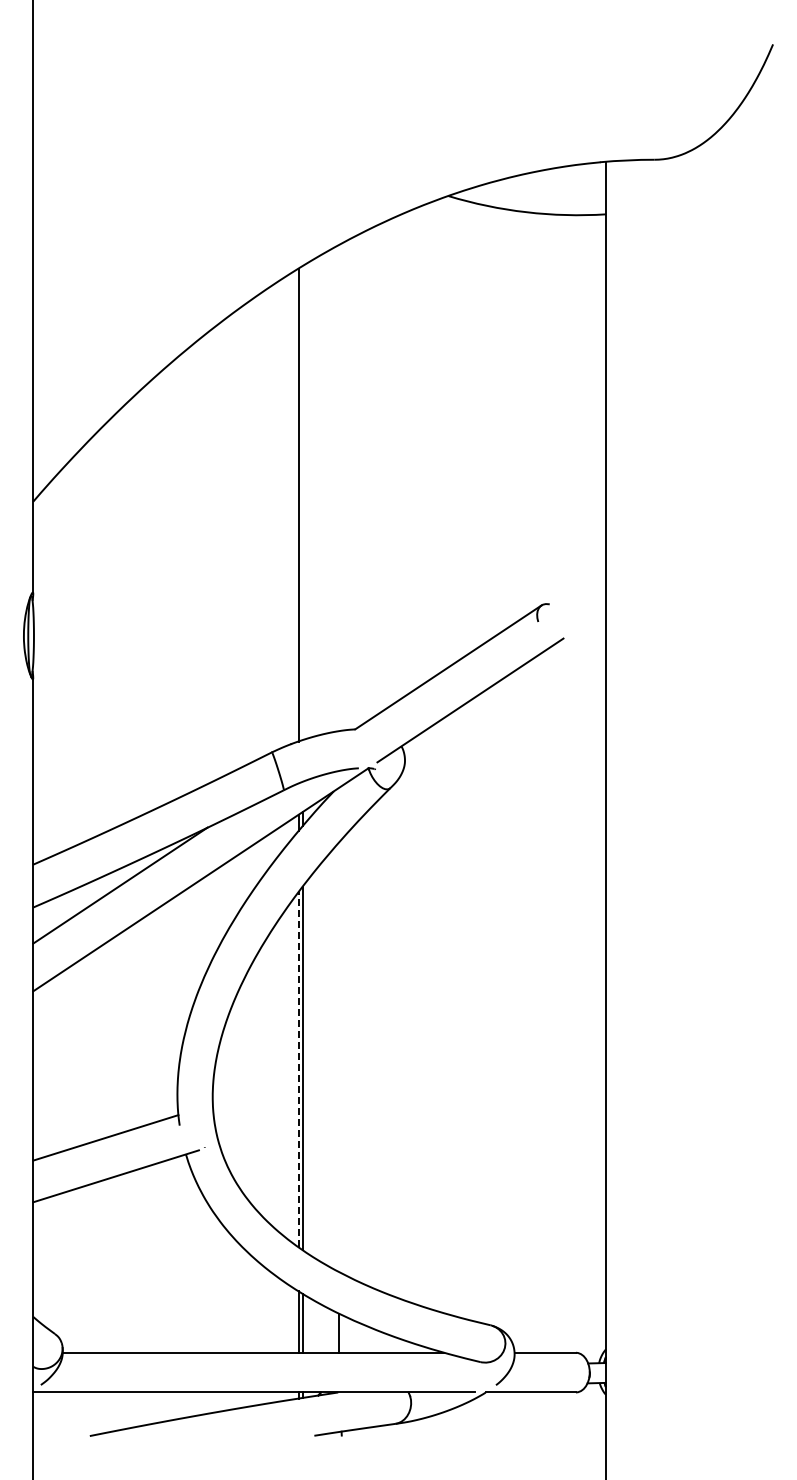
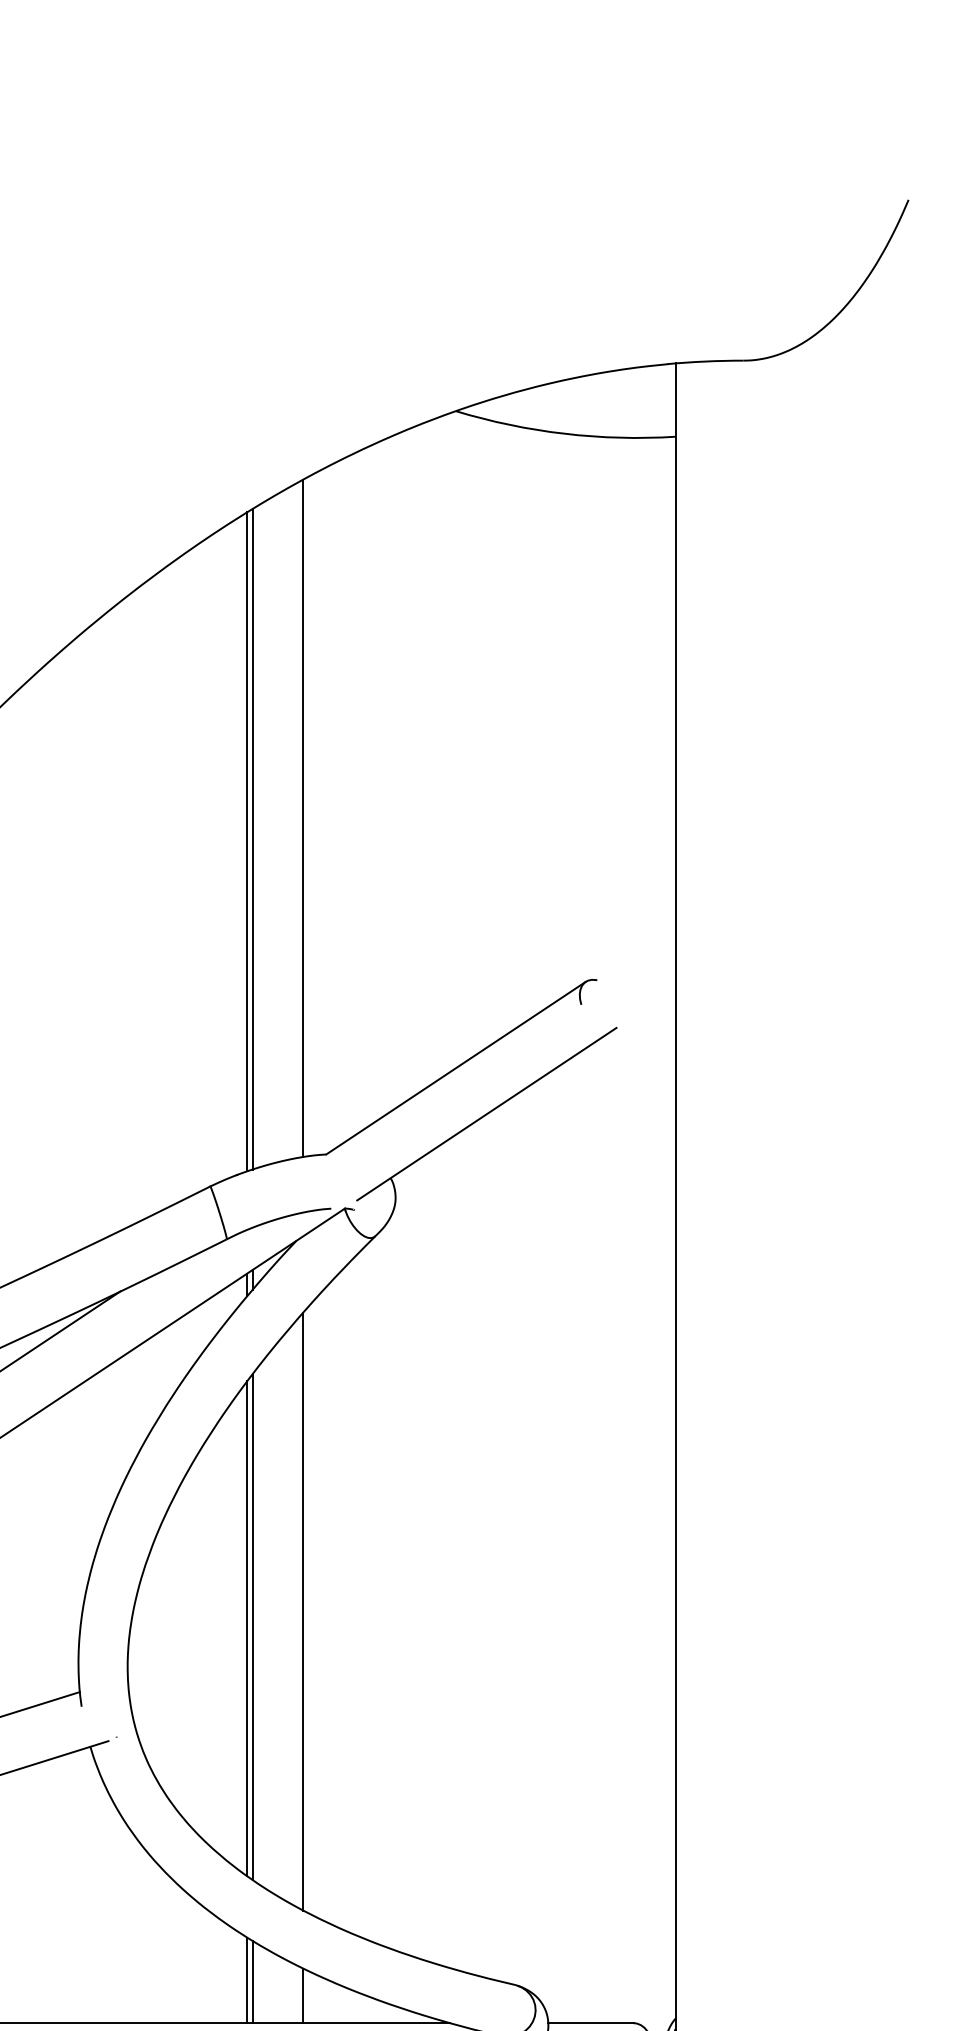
line: (338, 488) -> (302, 818), added
line: (302, 503) -> (252, 839), added
line: (338, 1056) -> (302, 1610), added
line: (298, 1069) -> (247, 1628), dashed -> solid

